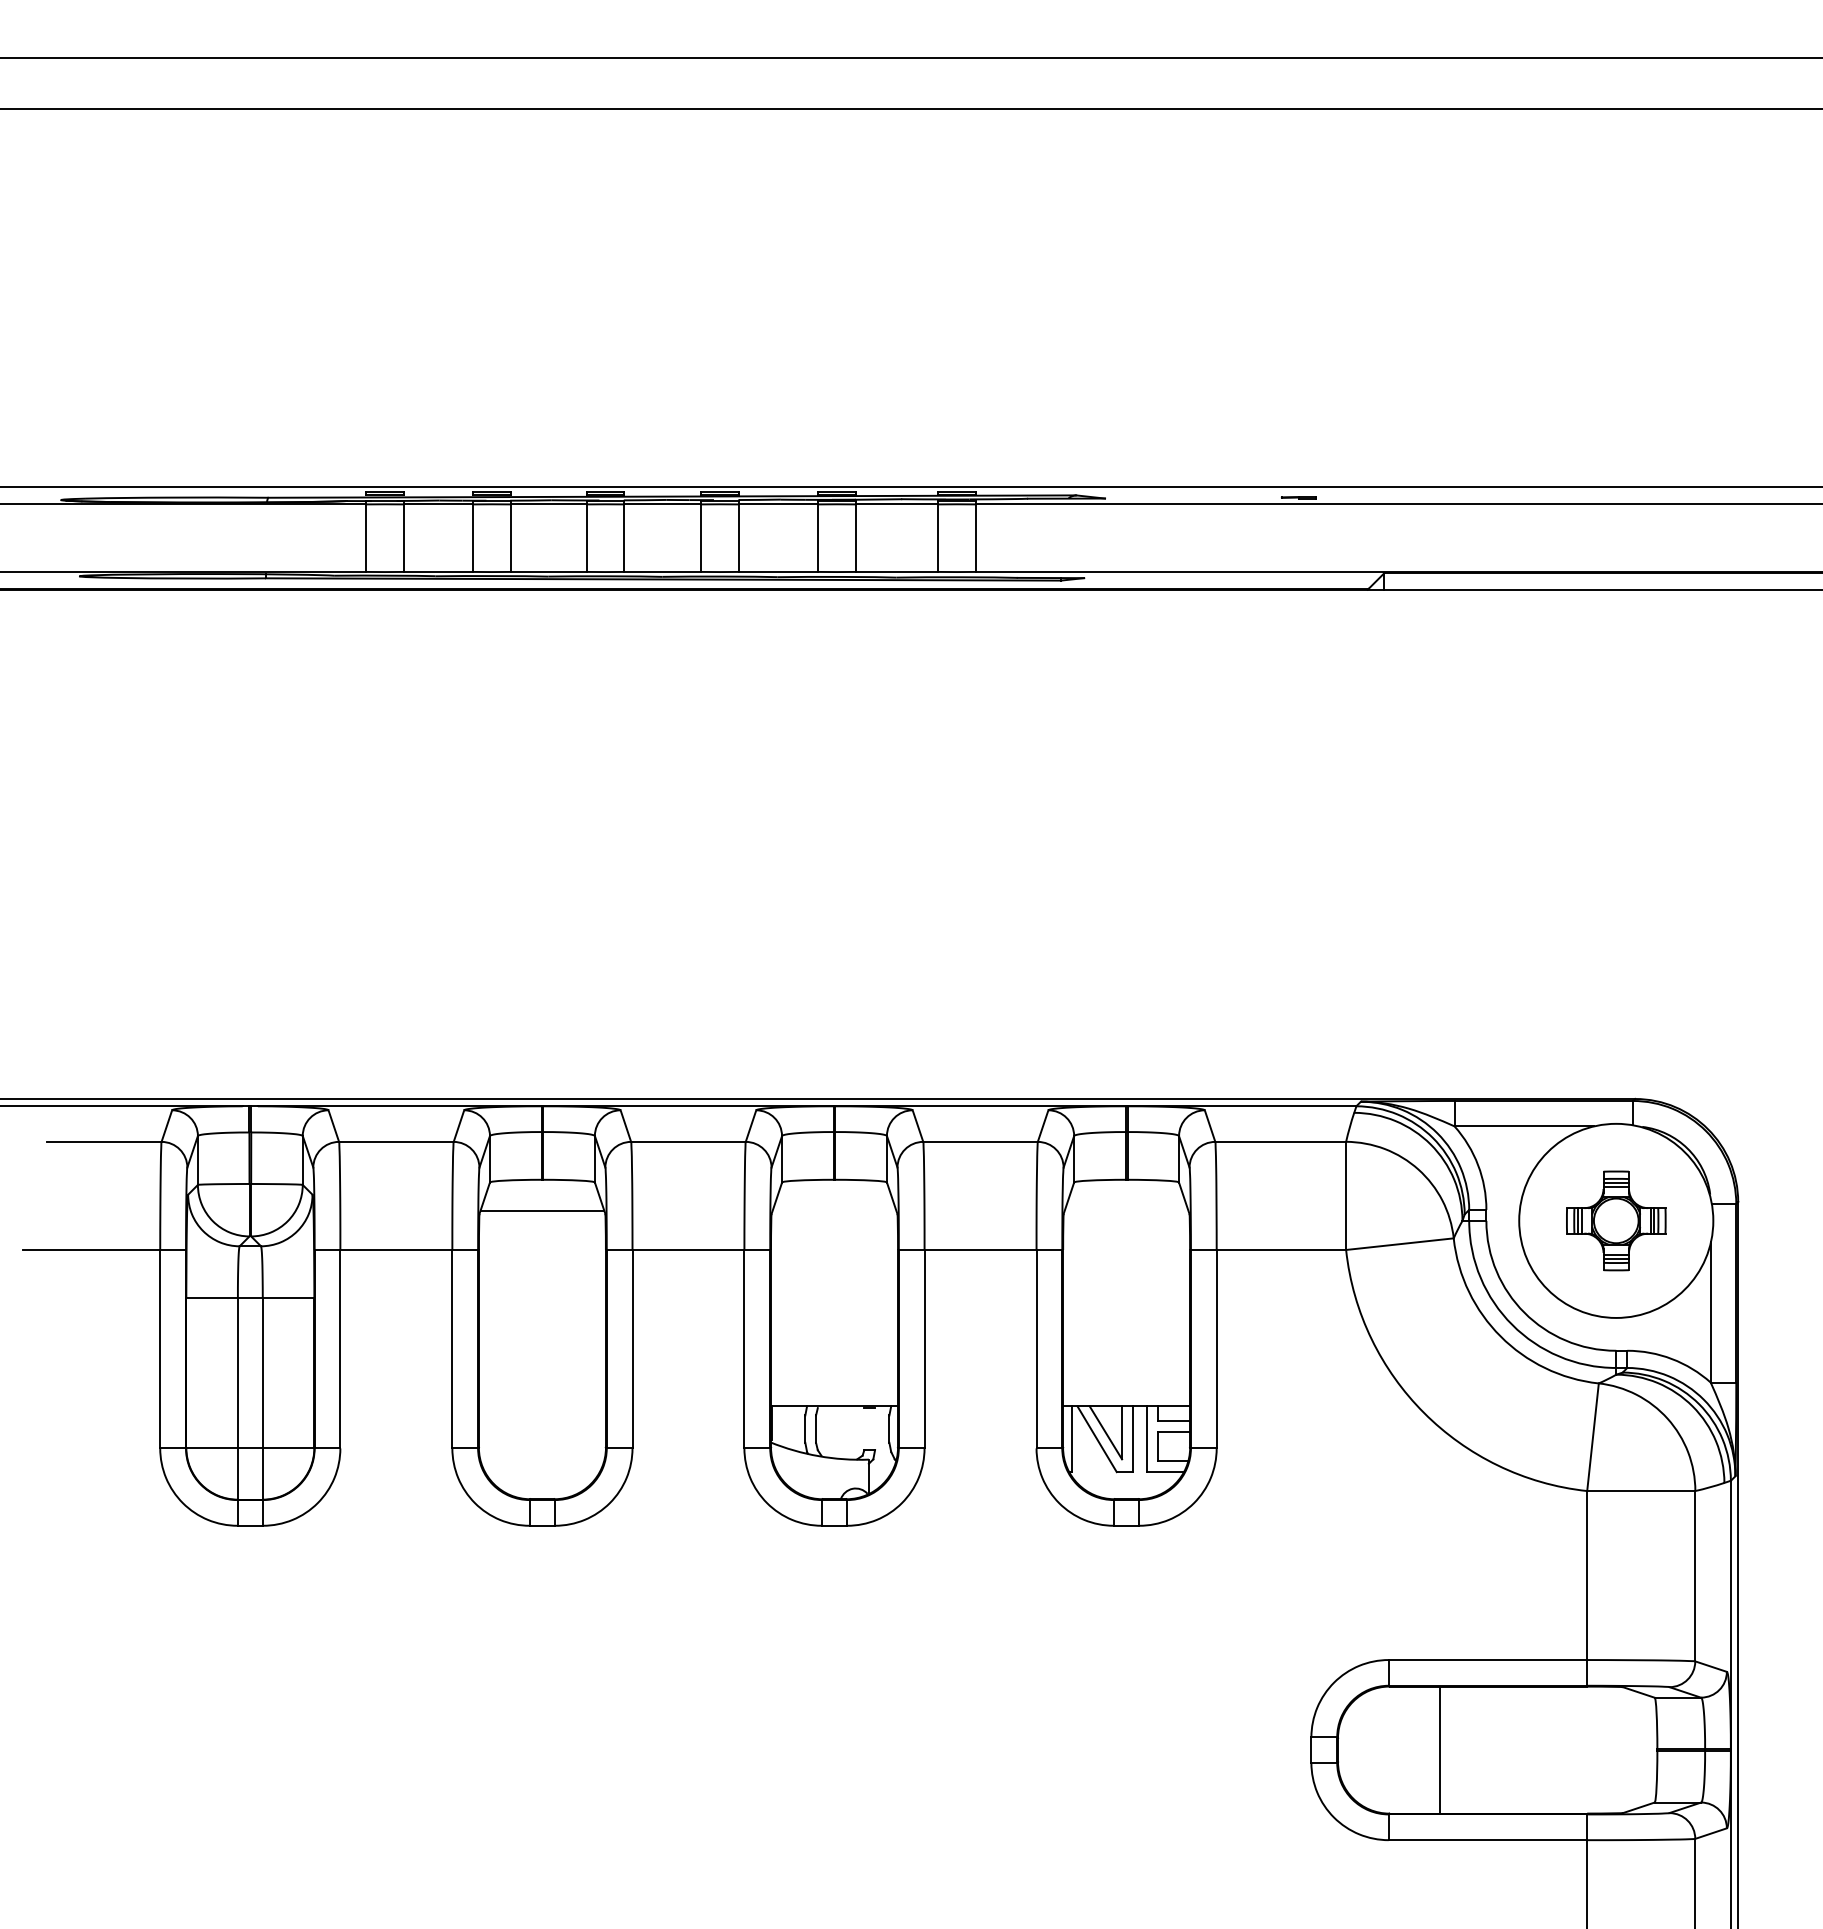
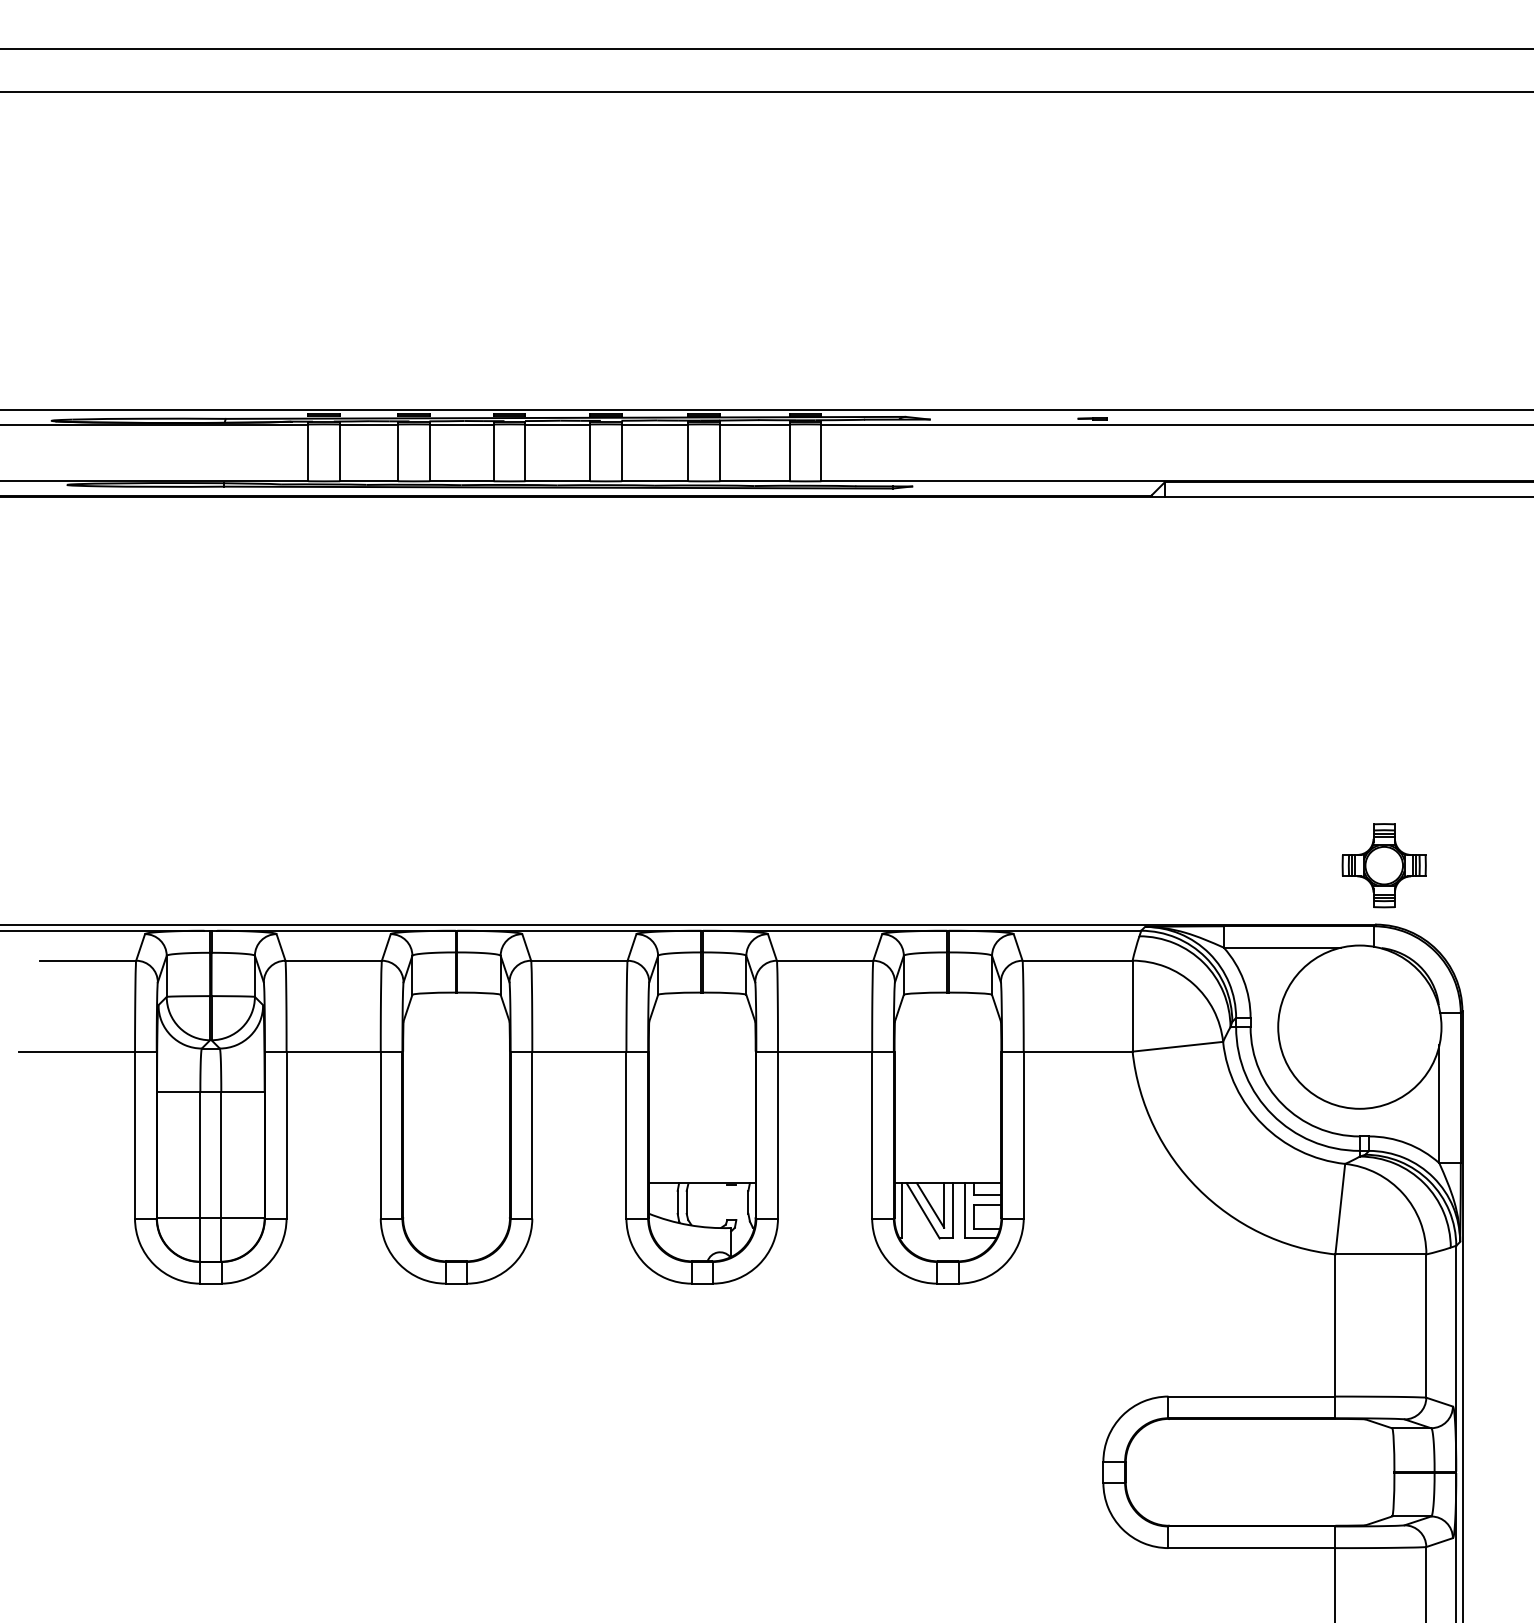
line: (542, 1210) -> (456, 1018), removed
part: (1616, 1220) -> (1384, 865), moved
line: (1439, 1749) -> (1211, 1471), removed

